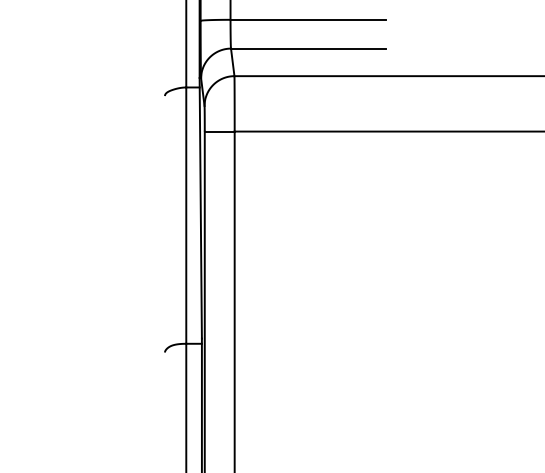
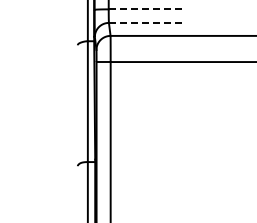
line: (308, 20) -> (145, 9), solid -> dashed
line: (308, 47) -> (145, 22), solid -> dashed

